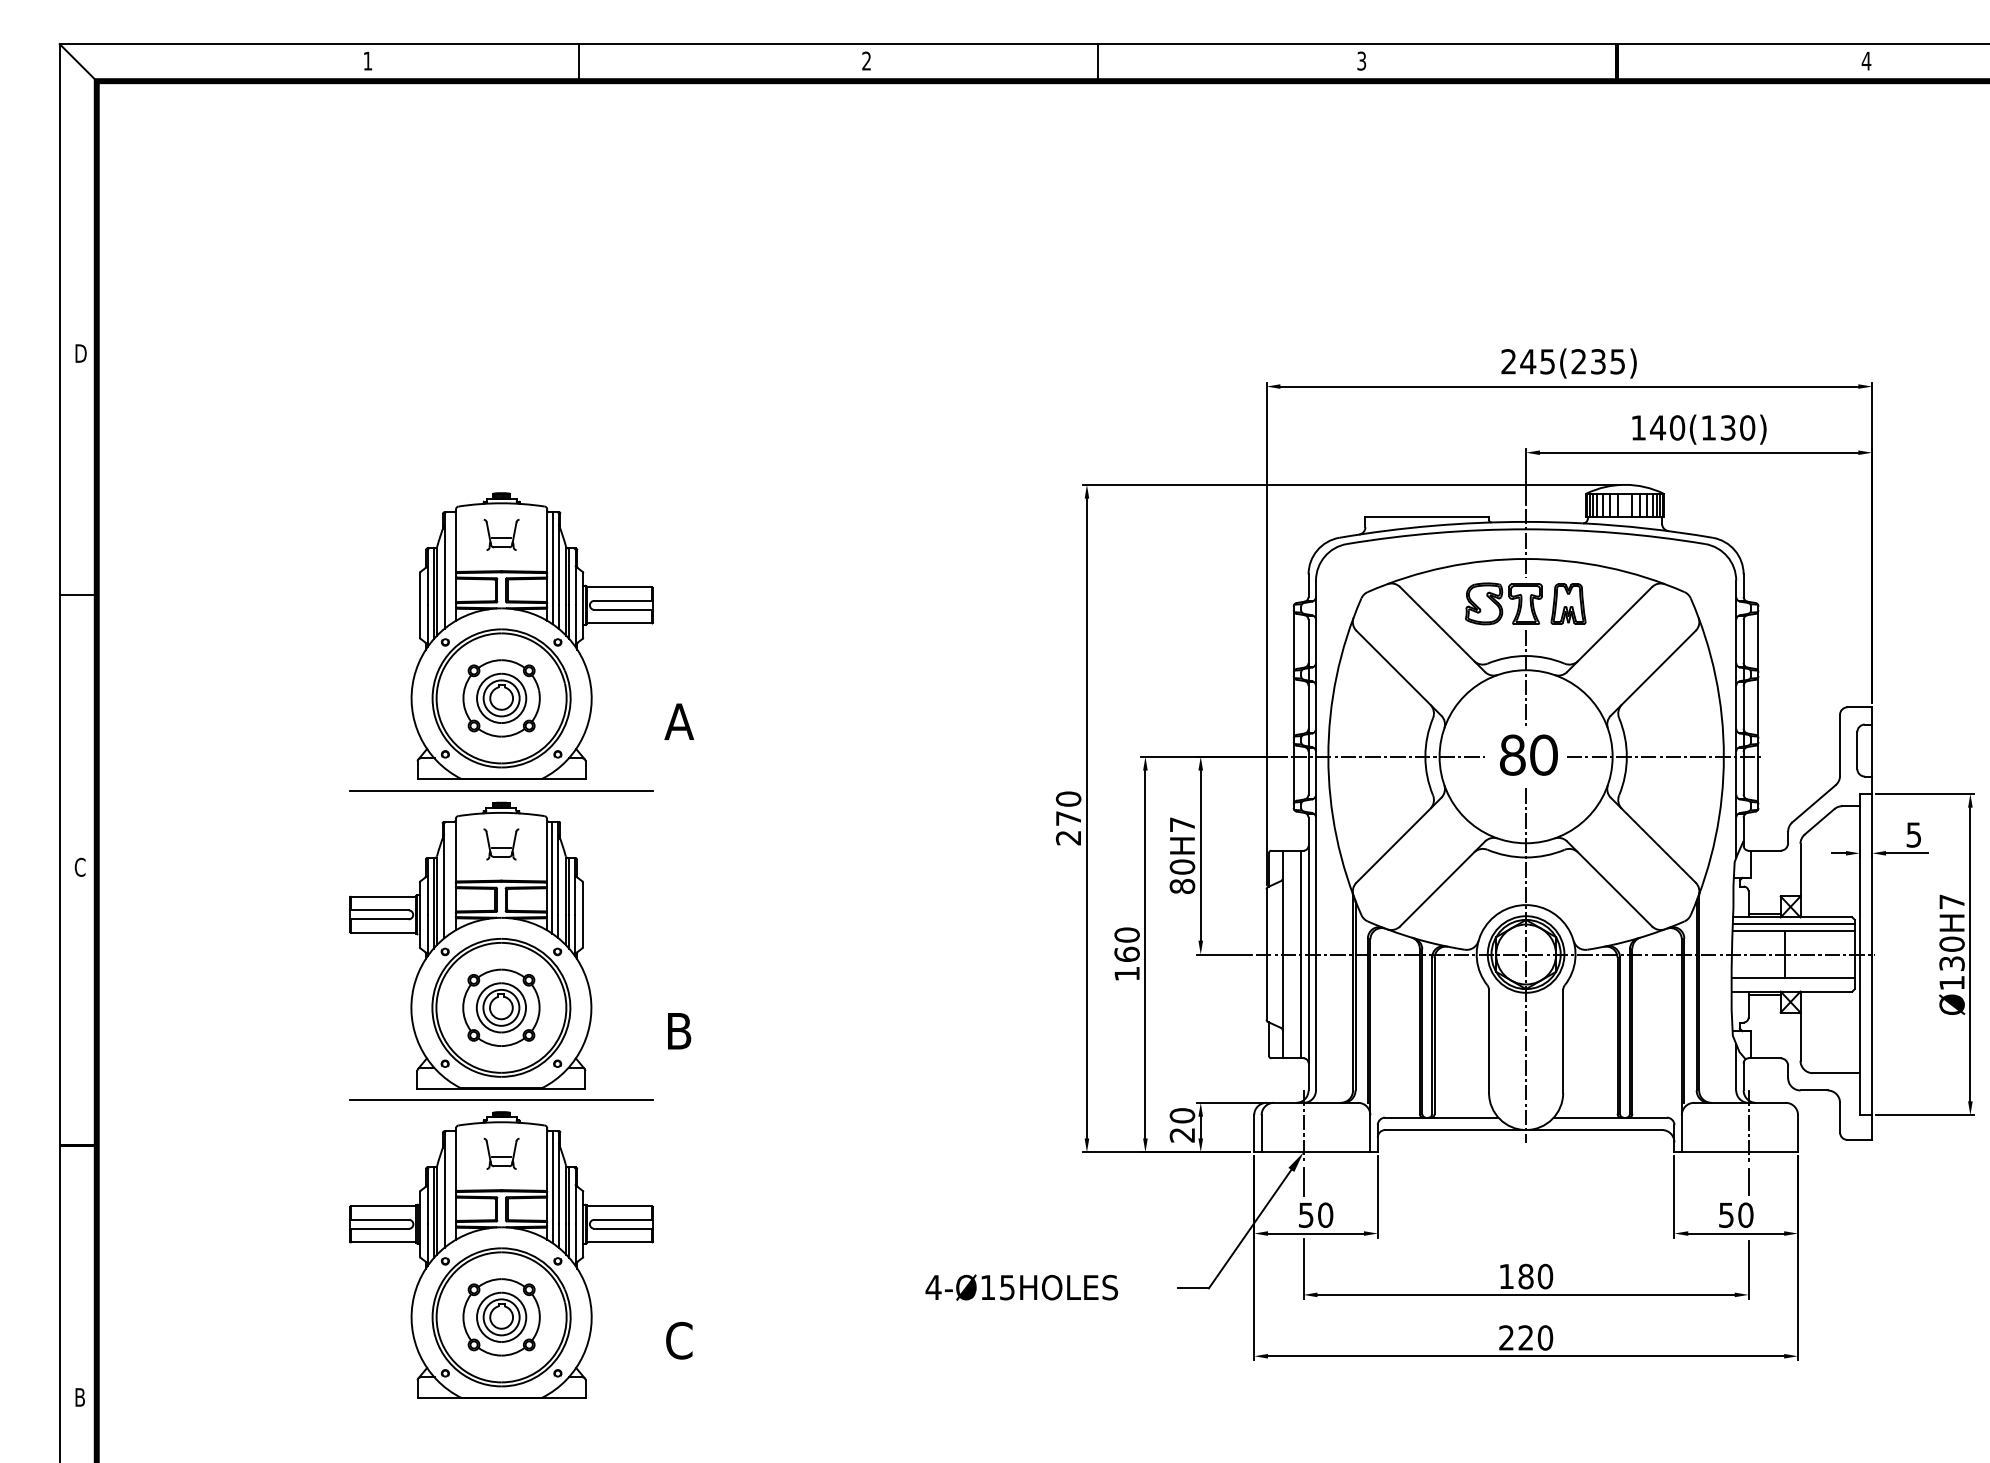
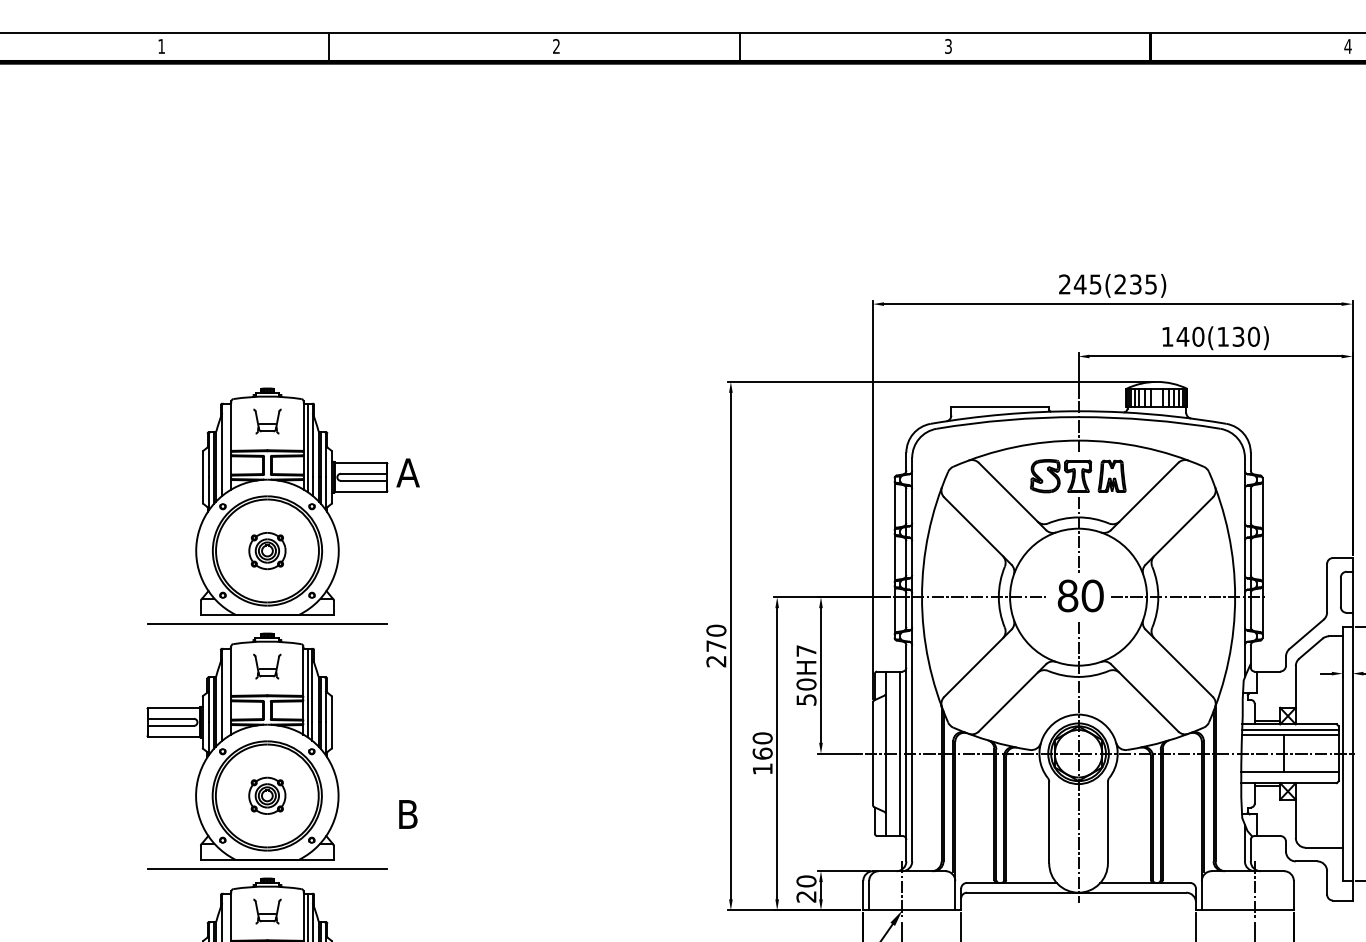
part: (501, 698) -> (267, 551), size x0.6
text: (679, 721) -> (408, 472), moved
text: (1182, 886) -> (806, 699), 80H7 -> 50H7
part: (501, 1007) -> (267, 795), size x0.6

